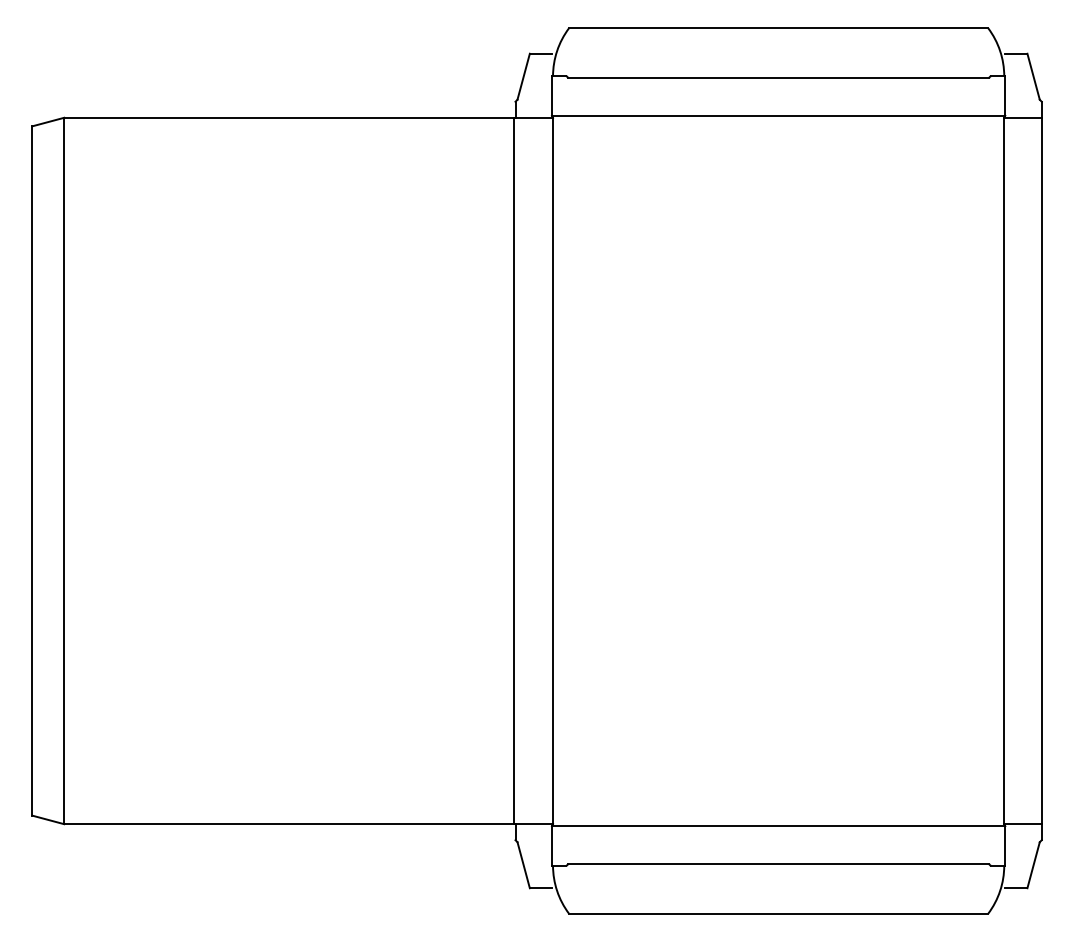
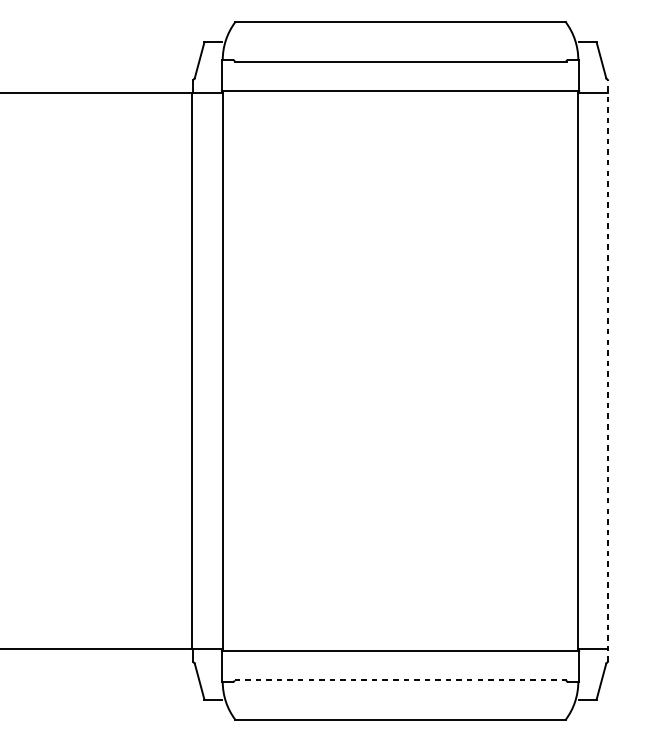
line: (1041, 470) -> (607, 370), solid -> dashed
line: (778, 863) -> (400, 680), solid -> dashed

